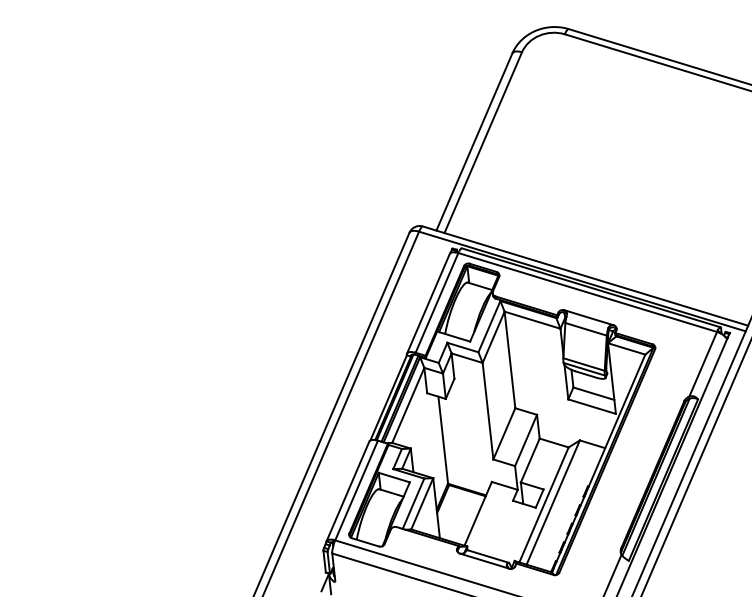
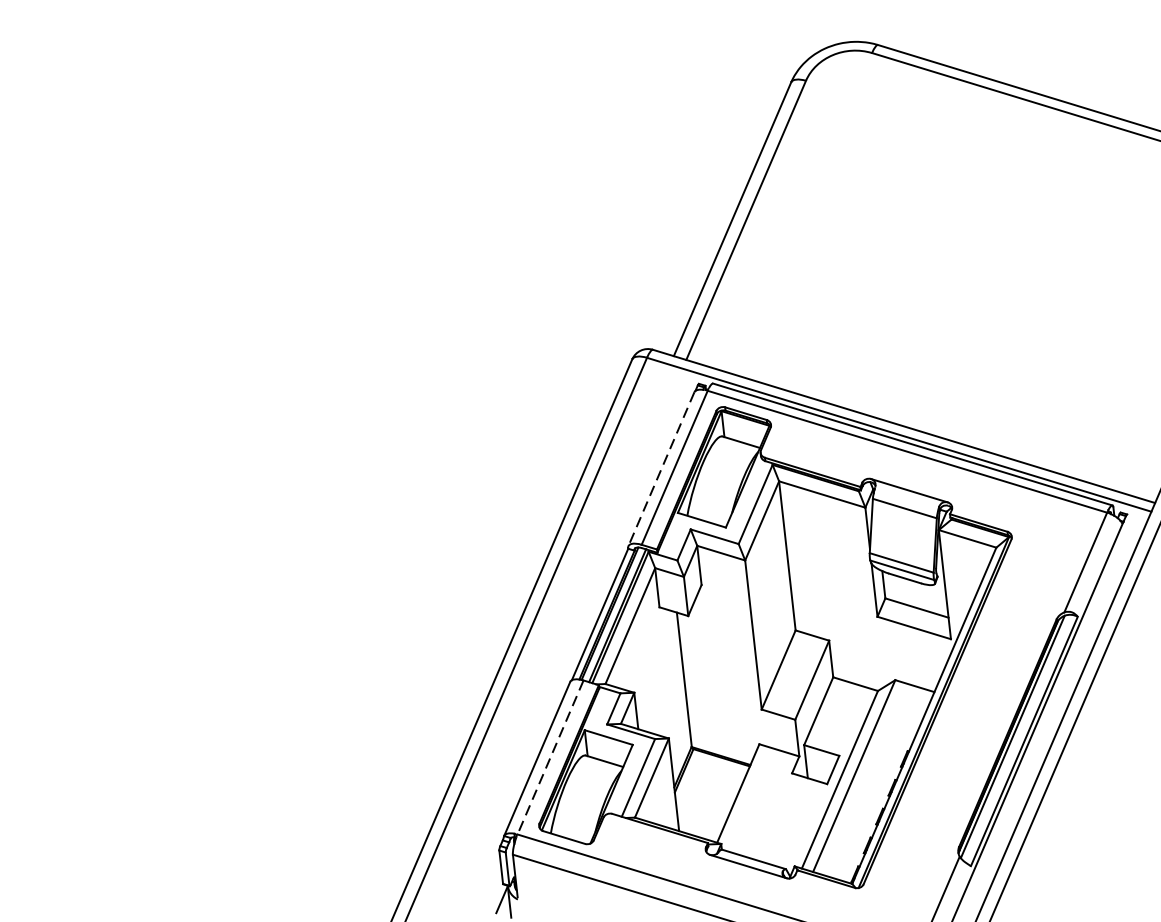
line: (428, 304) -> (661, 470), solid -> dashed
line: (356, 490) -> (550, 757), solid -> dashed

